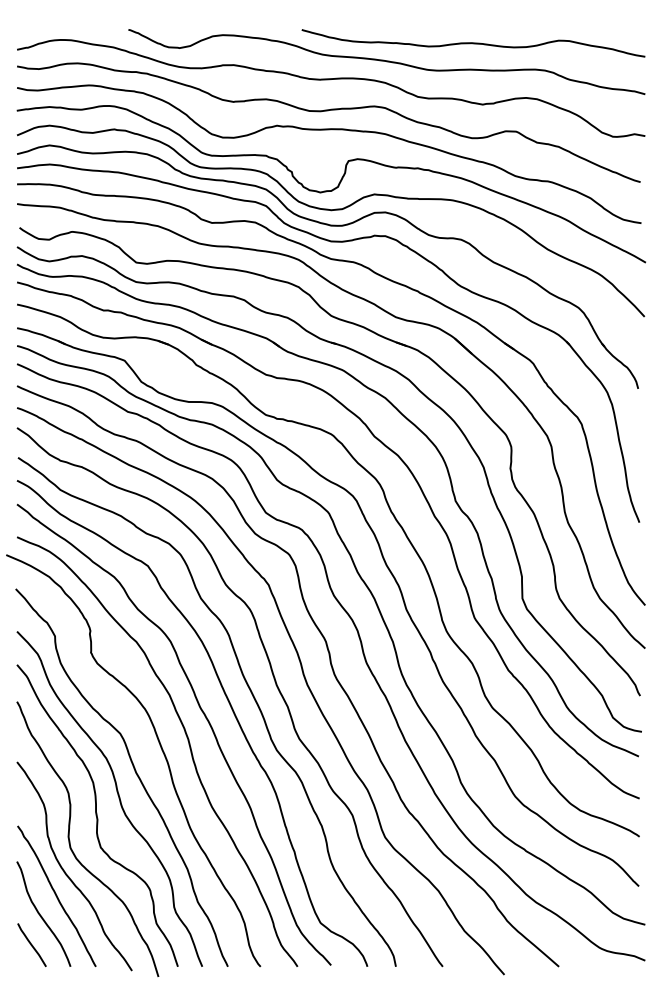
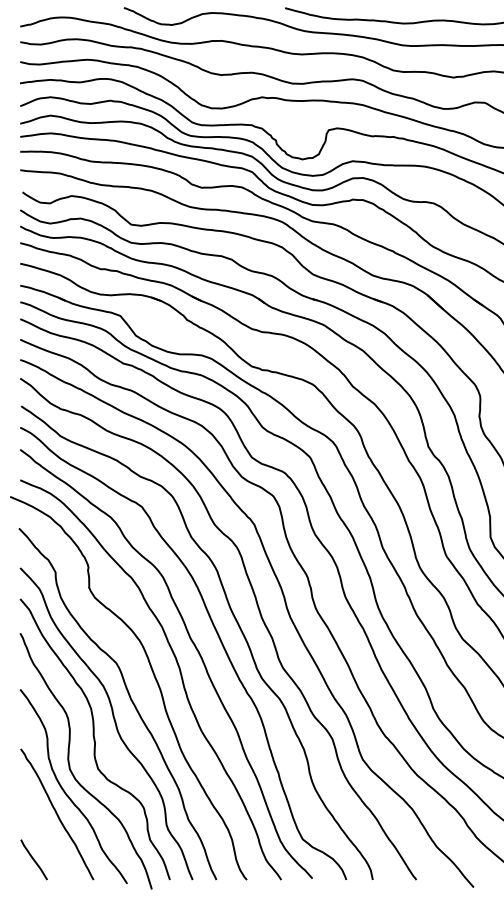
curve: (41, 915) -> (42, 832), removed

